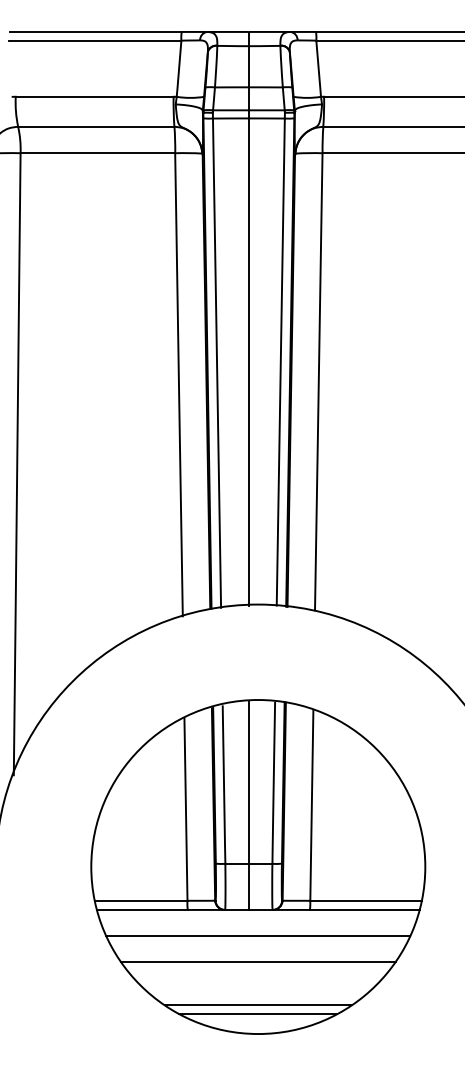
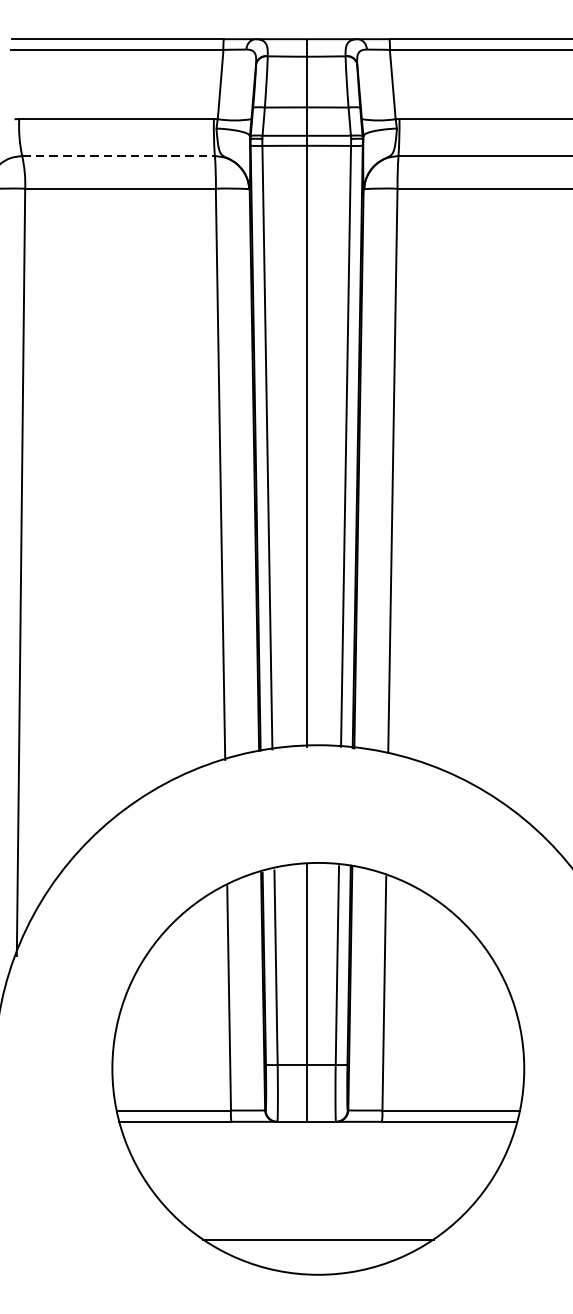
line: (96, 126) -> (118, 155), solid -> dashed
line: (258, 936) -> (318, 1154), removed
line: (257, 961) -> (317, 1185), removed
line: (258, 1014) -> (318, 1250), removed

